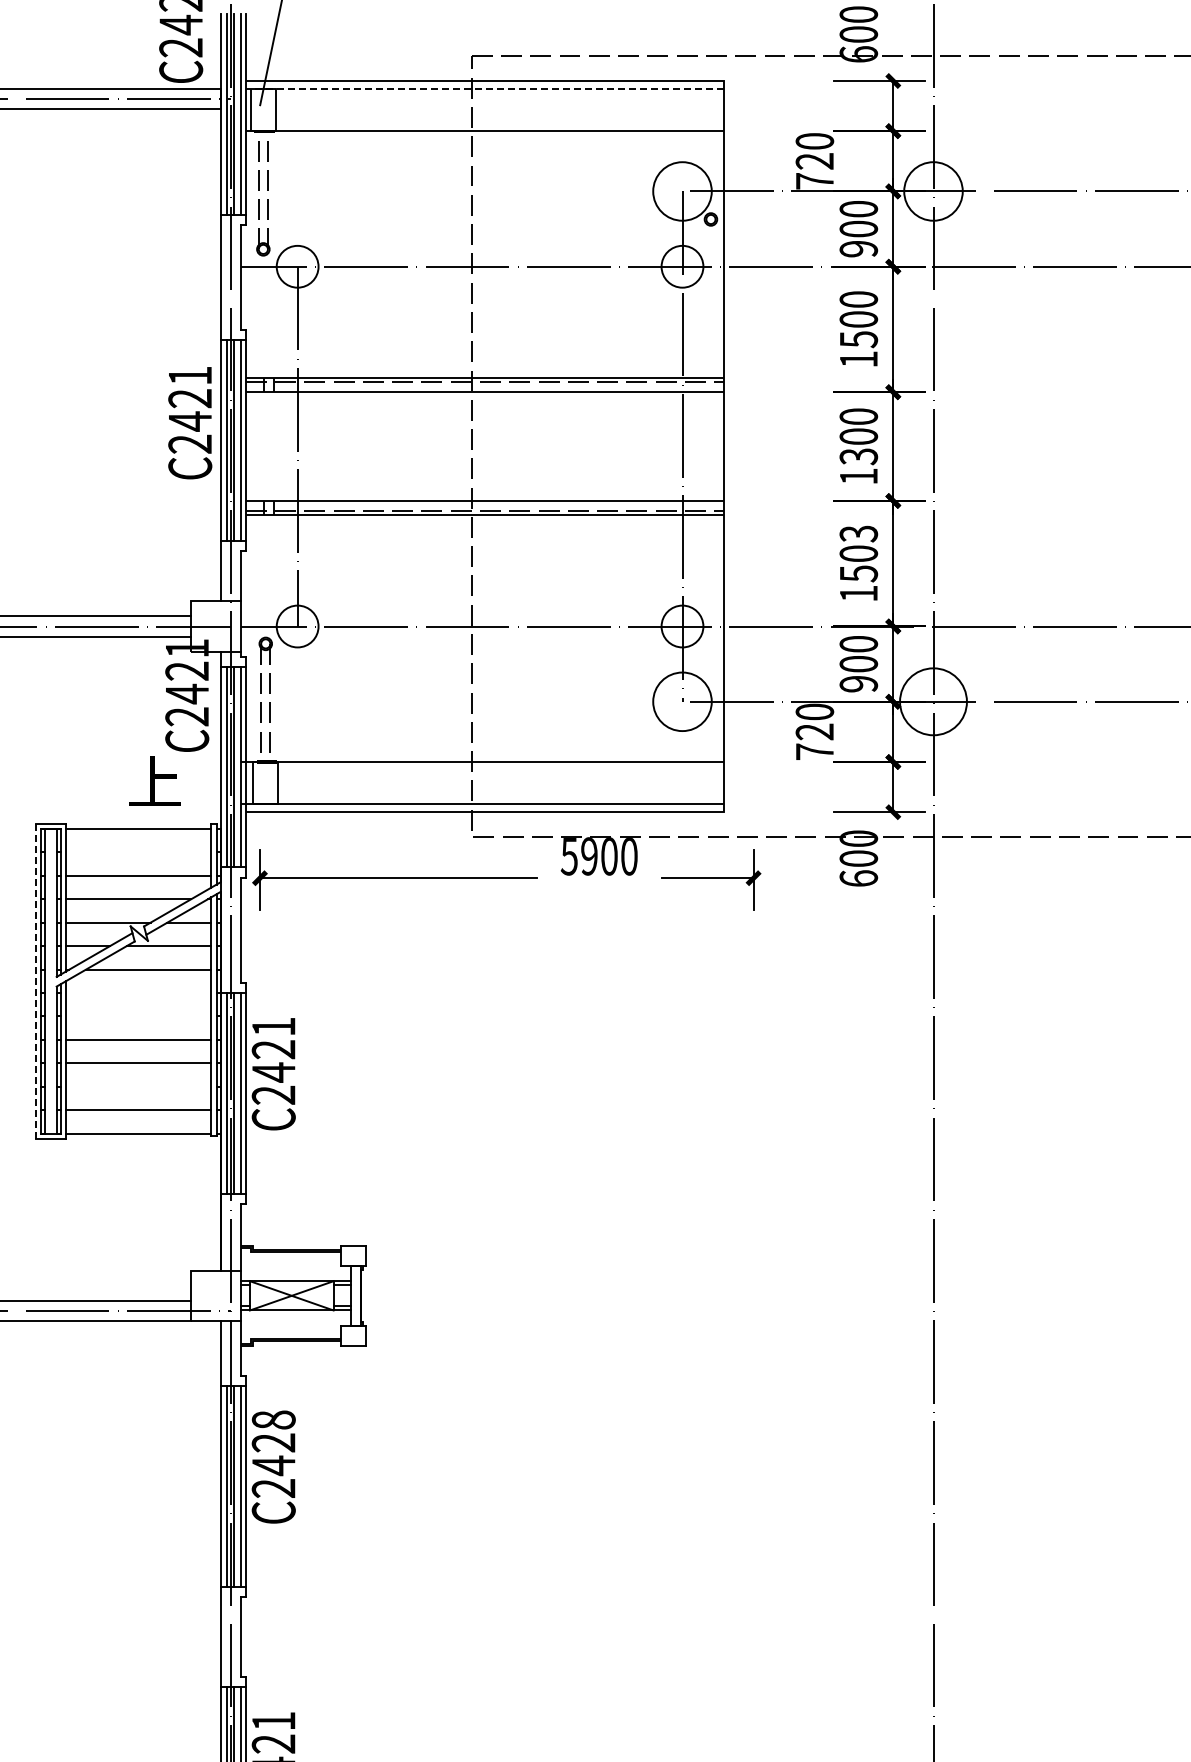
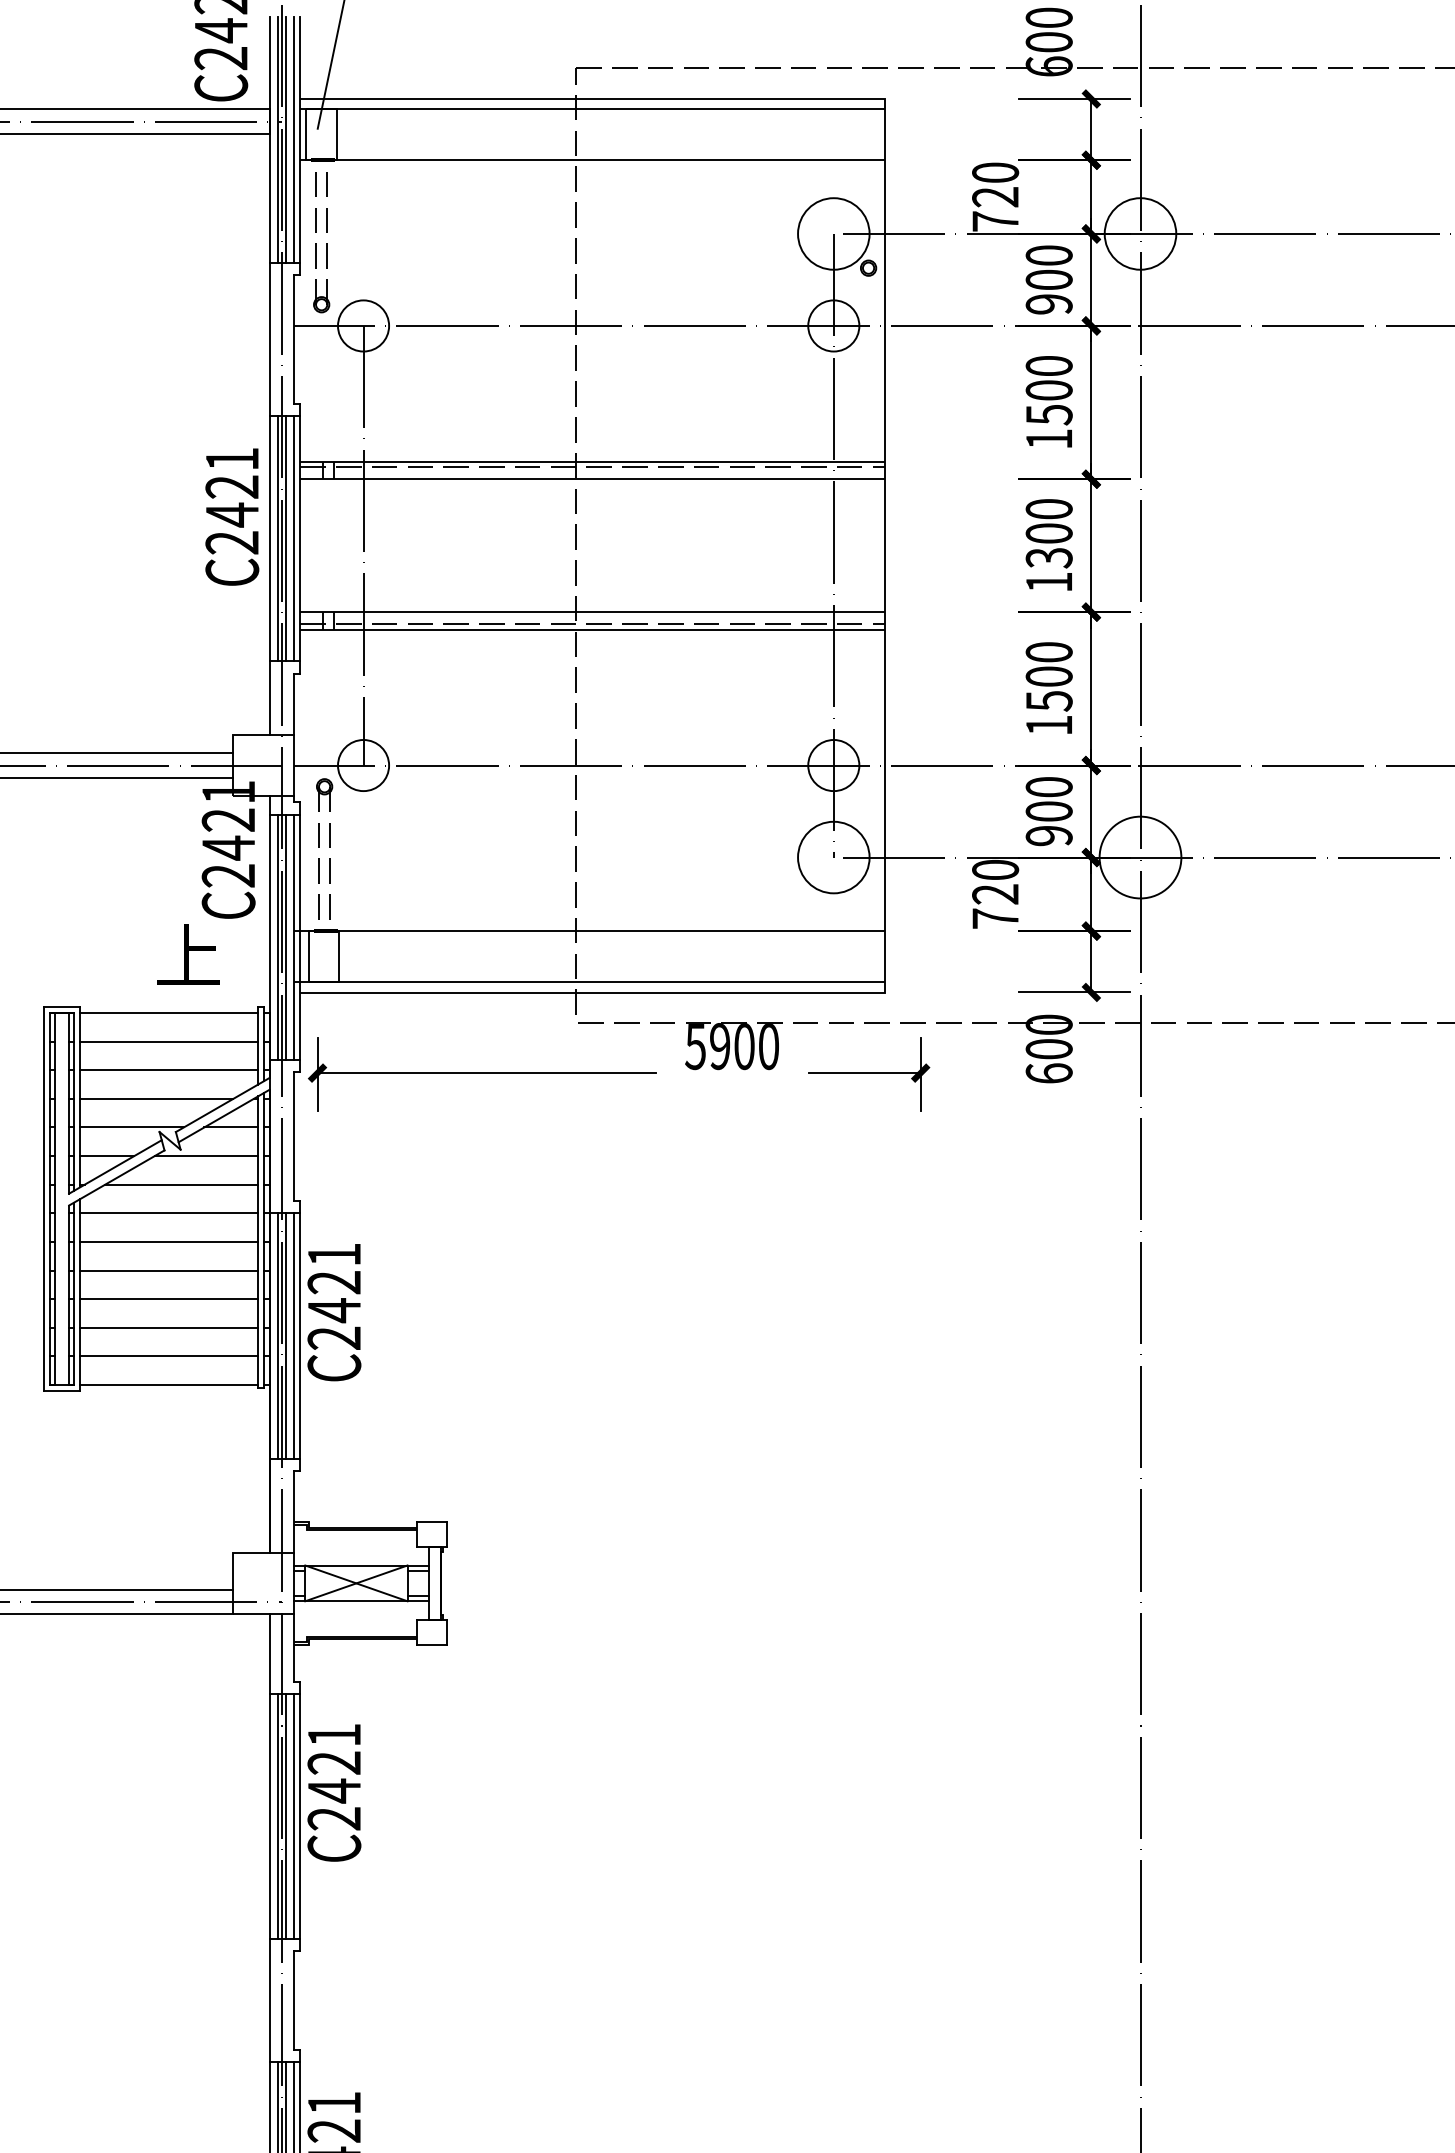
line: (484, 89) -> (591, 109), dashed -> solid
text: (858, 533) -> (1048, 651), 1503 -> 1500
line: (138, 852) -> (169, 1041), added
line: (35, 980) -> (43, 1198), dashed -> solid
line: (138, 992) -> (169, 1212), added
line: (138, 1016) -> (169, 1242), added
line: (138, 1086) -> (169, 1327), added
text: (273, 1419) -> (334, 1734), C2428 -> C2421

